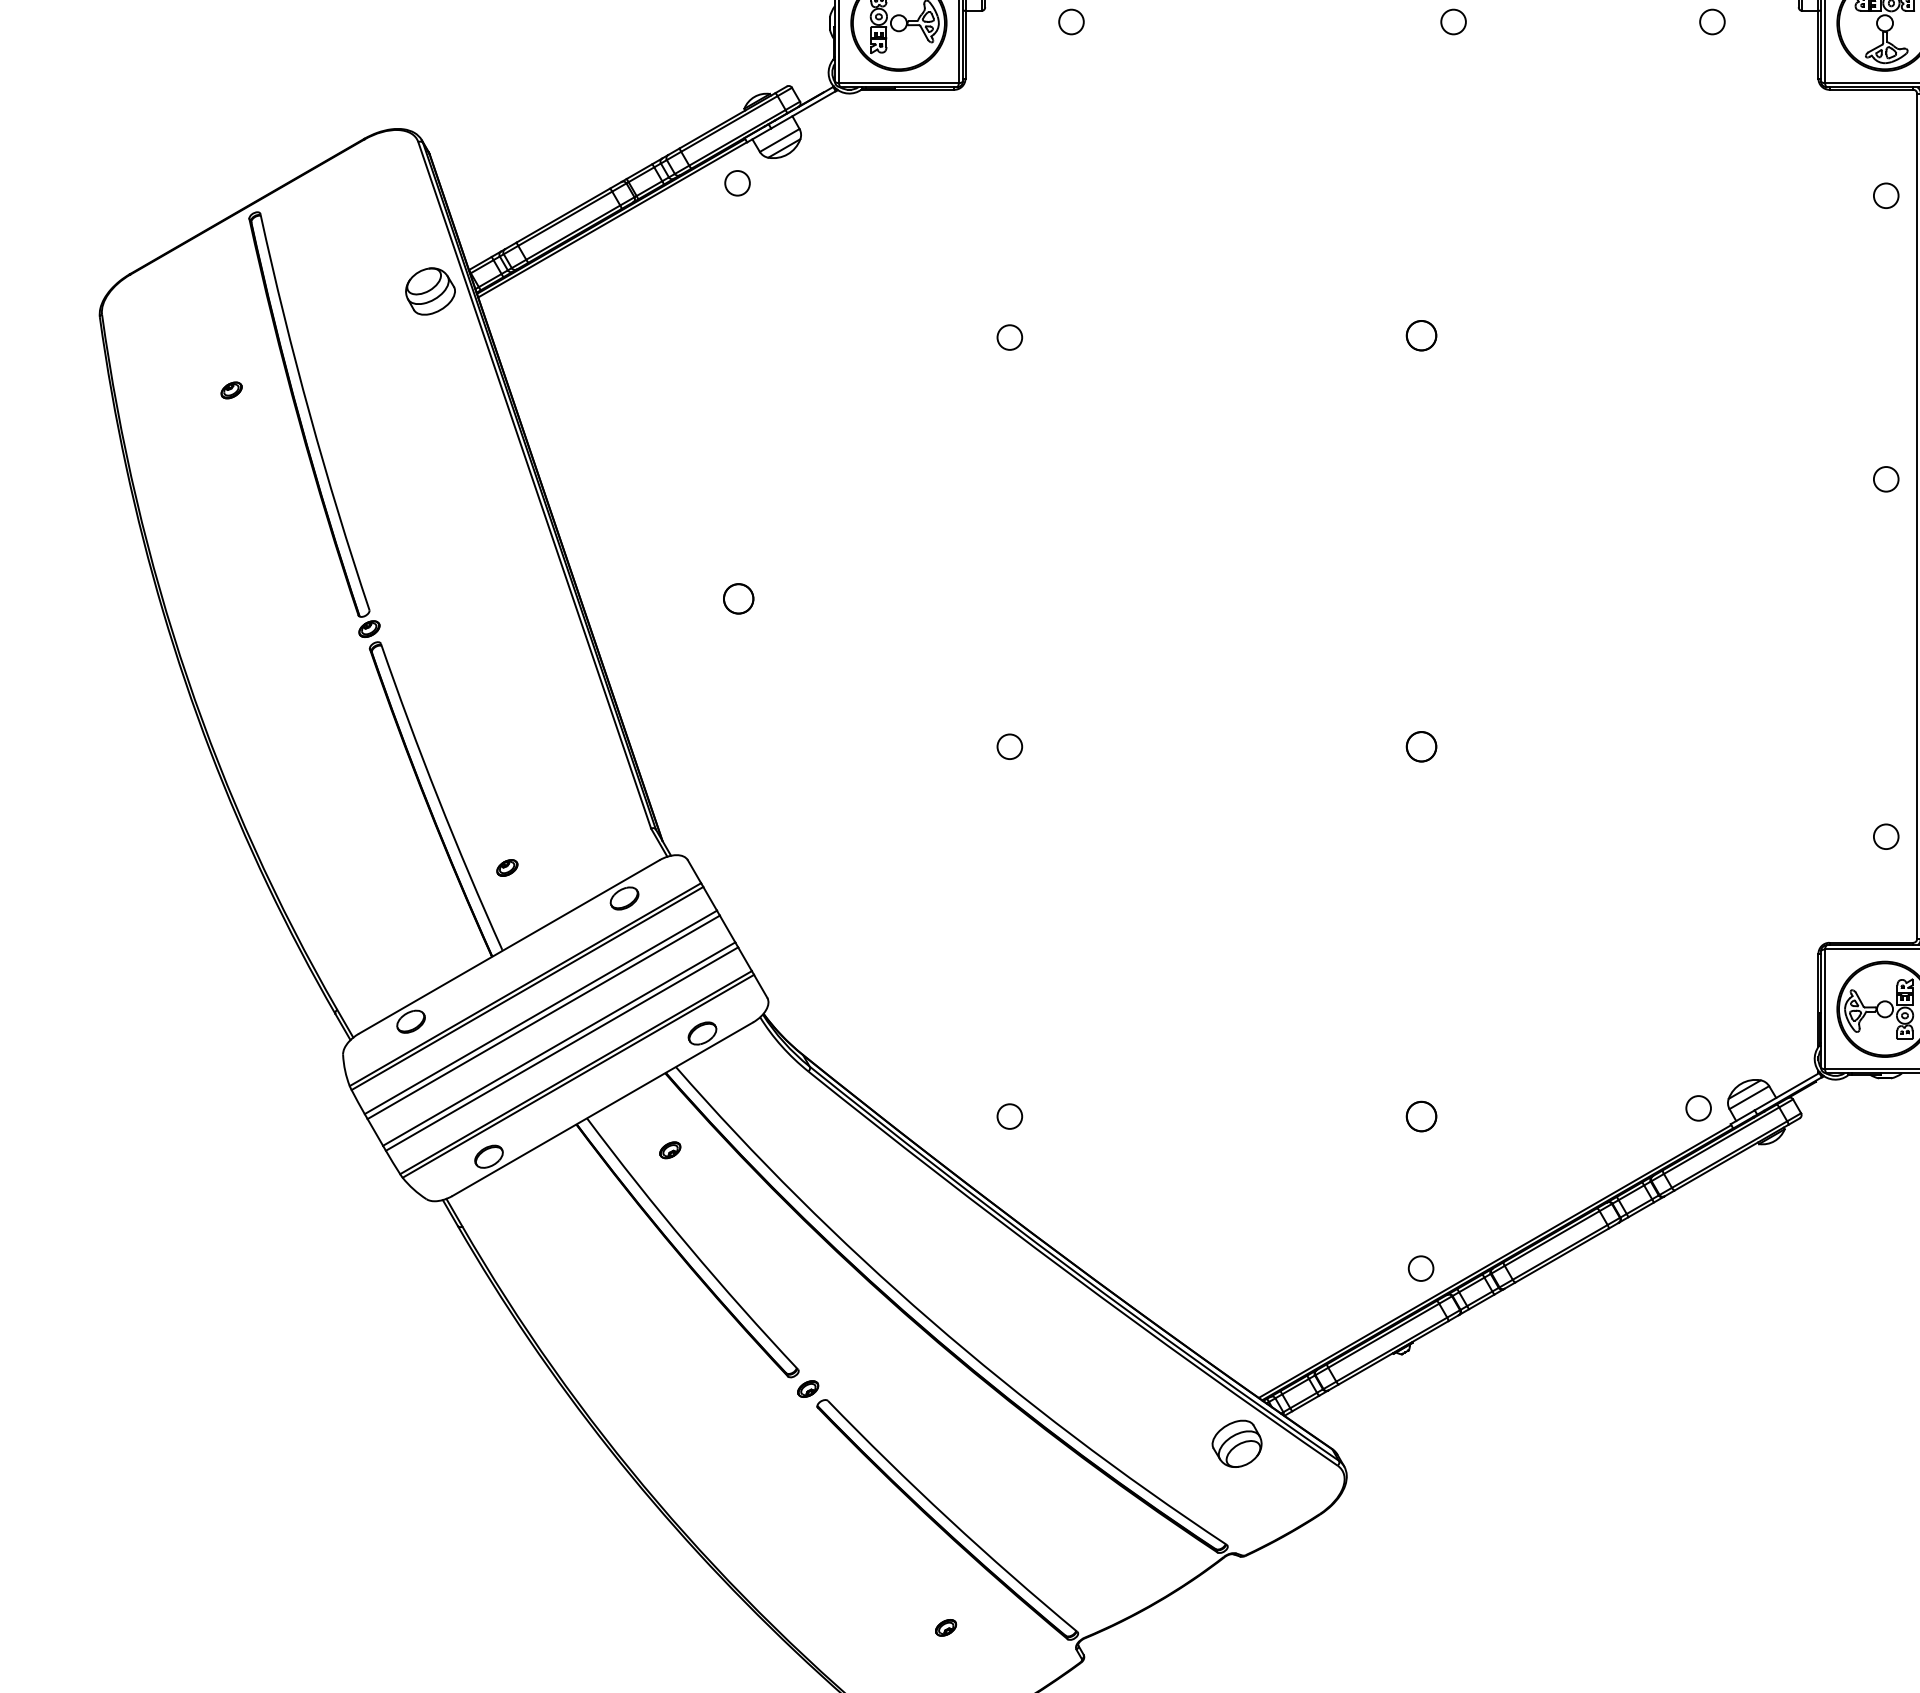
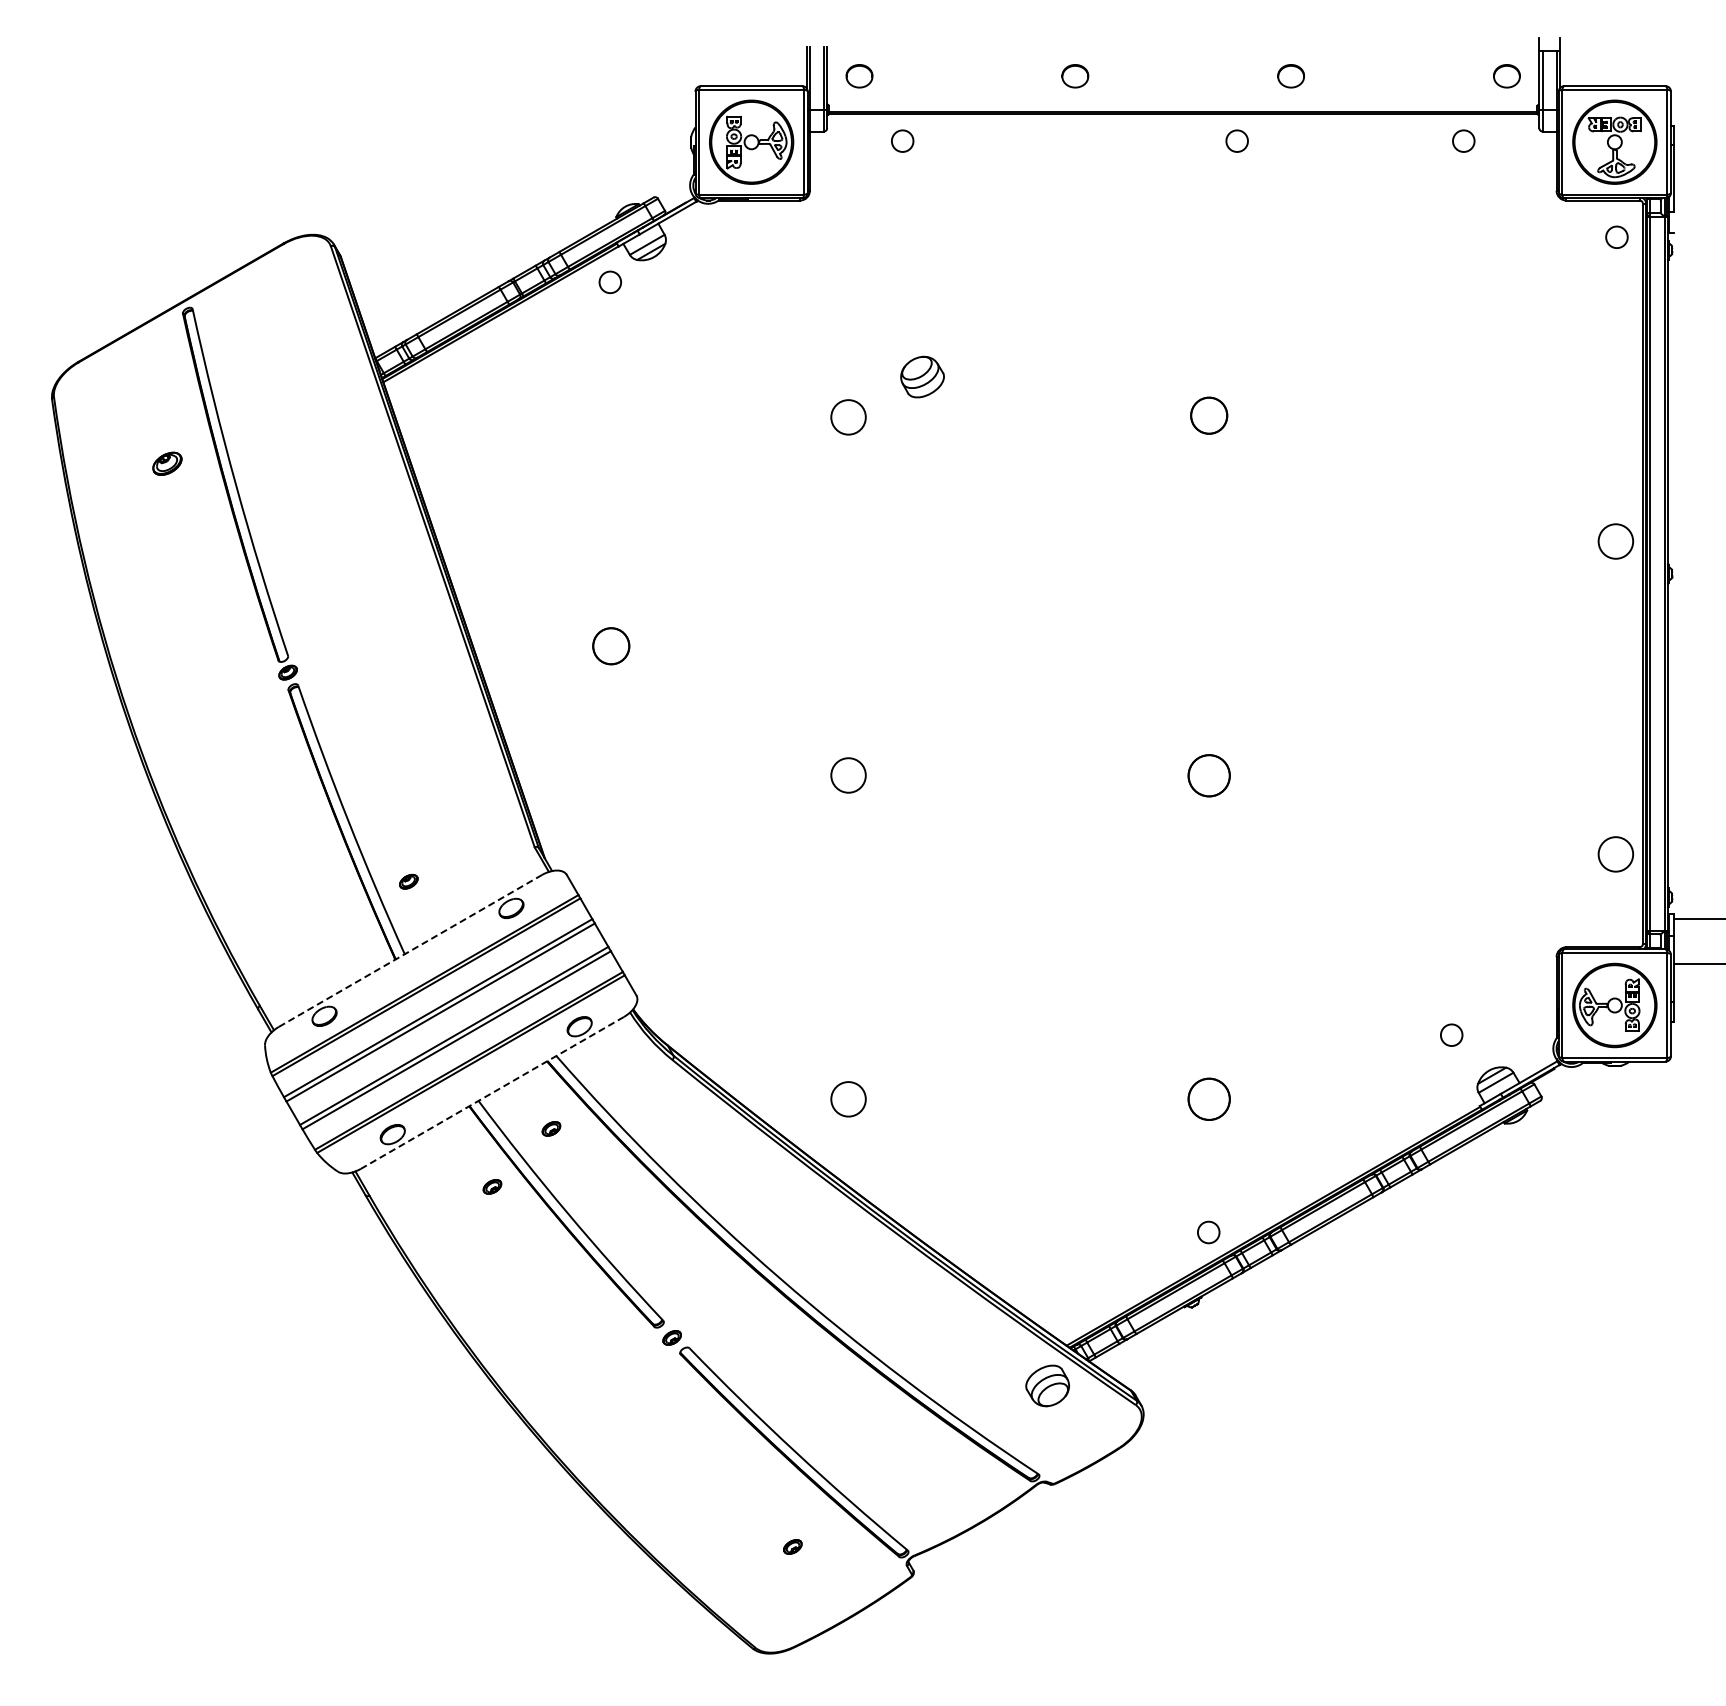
circle: (1885, 194) -> (1616, 236), moved
part: (430, 290) -> (922, 376), moved
circle: (1420, 335) -> (1208, 415), size x1.4
circle: (1009, 337) -> (848, 417), size x1.6
part: (231, 390) -> (167, 463), size x1.6
circle: (1885, 479) -> (1615, 541), size x1.6
part: (738, 598) -> (611, 645), size x1.4
circle: (1009, 746) -> (848, 775), size x1.6
part: (1420, 746) -> (1208, 775), size x1.6
circle: (1885, 836) -> (1615, 854), size x1.6
line: (509, 946) -> (410, 950), solid -> dashed
circle: (1698, 1107) -> (1451, 1034), moved
line: (602, 1108) -> (492, 1092), solid -> dashed
circle: (1009, 1116) -> (848, 1099), size x1.6
part: (1420, 1116) -> (1208, 1099), size x1.6
part: (602, 1216) -> (492, 1186), added

